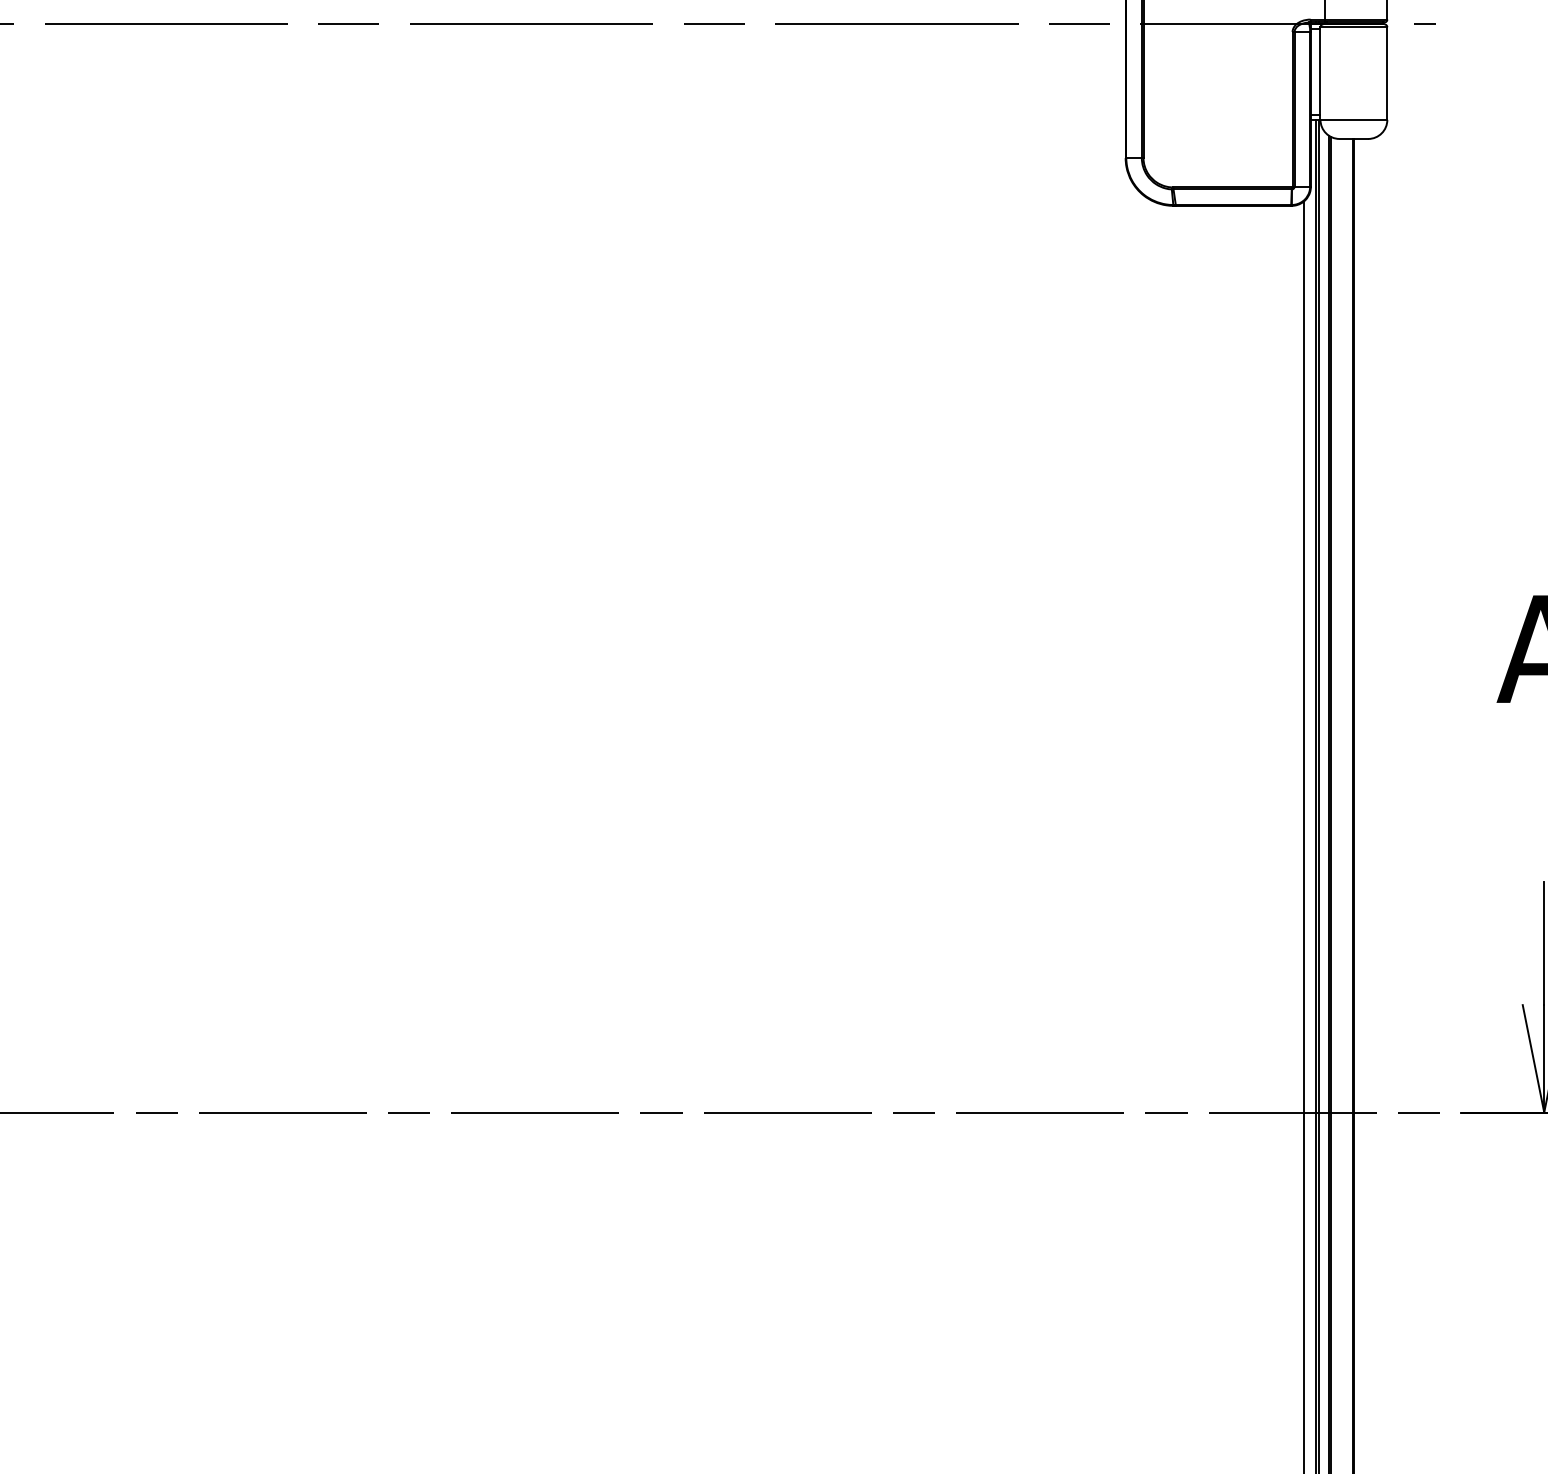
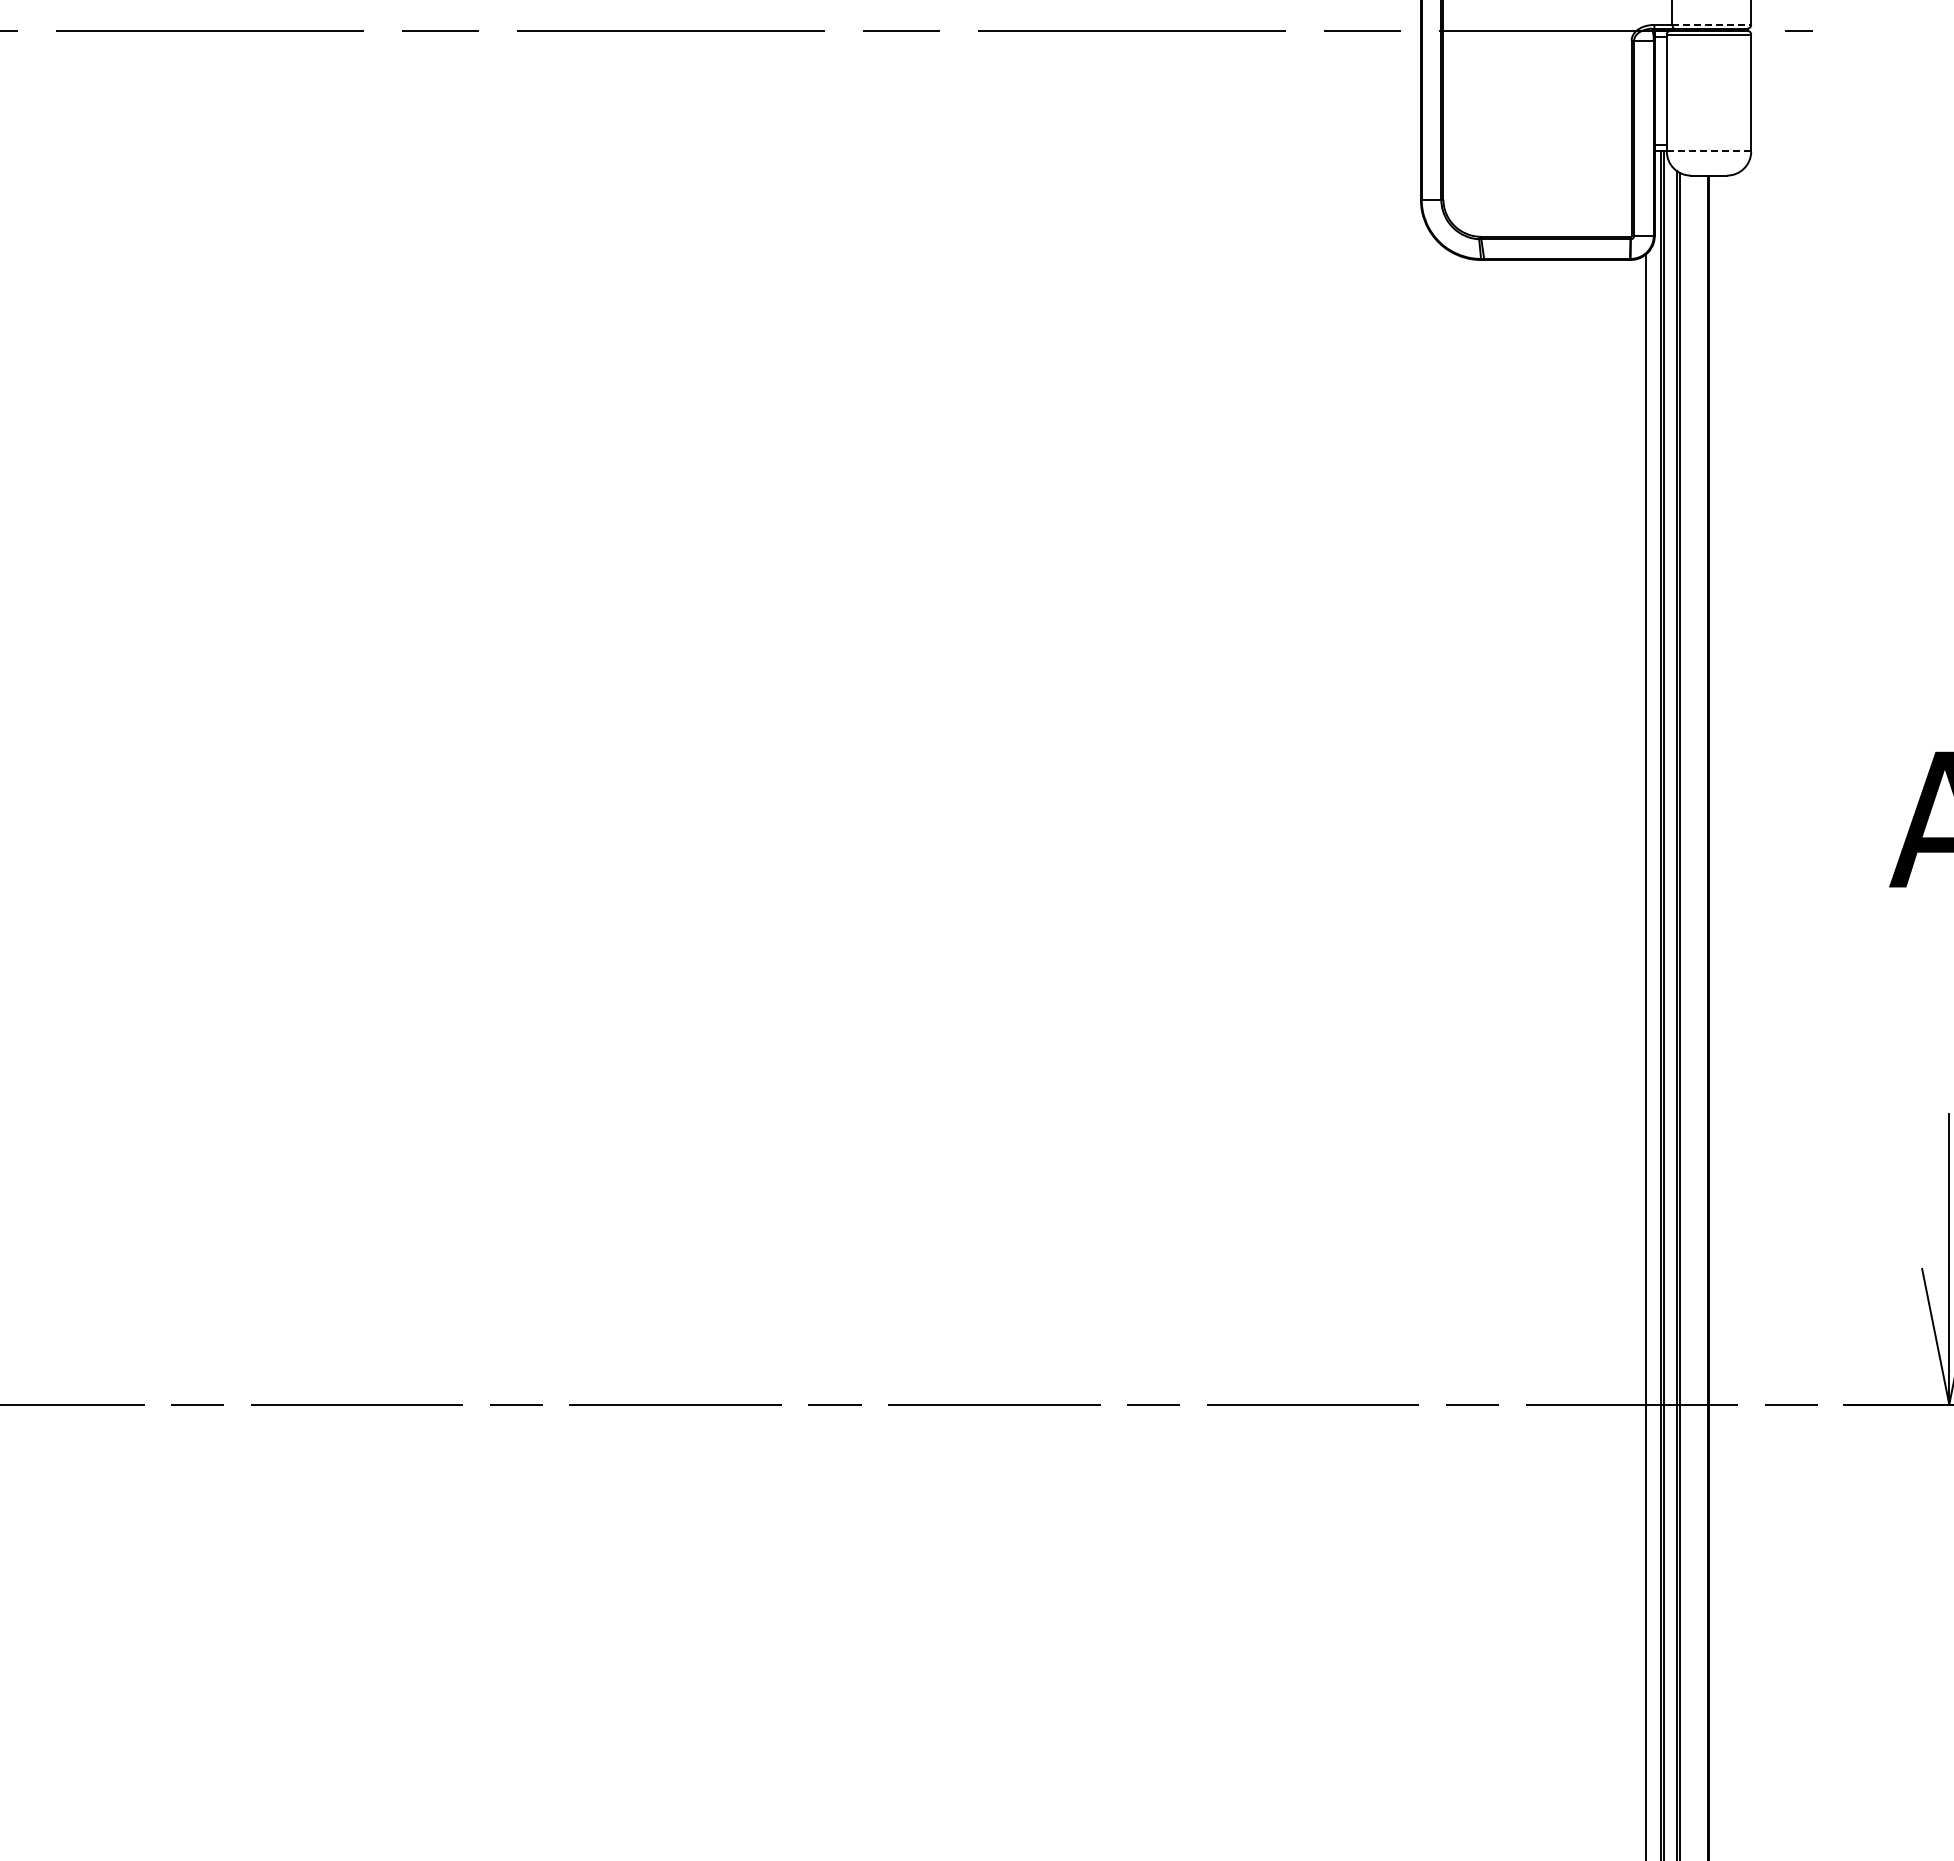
line: (1356, 19) -> (1712, 24), solid -> dashed
line: (1354, 119) -> (1709, 151), solid -> dashed

